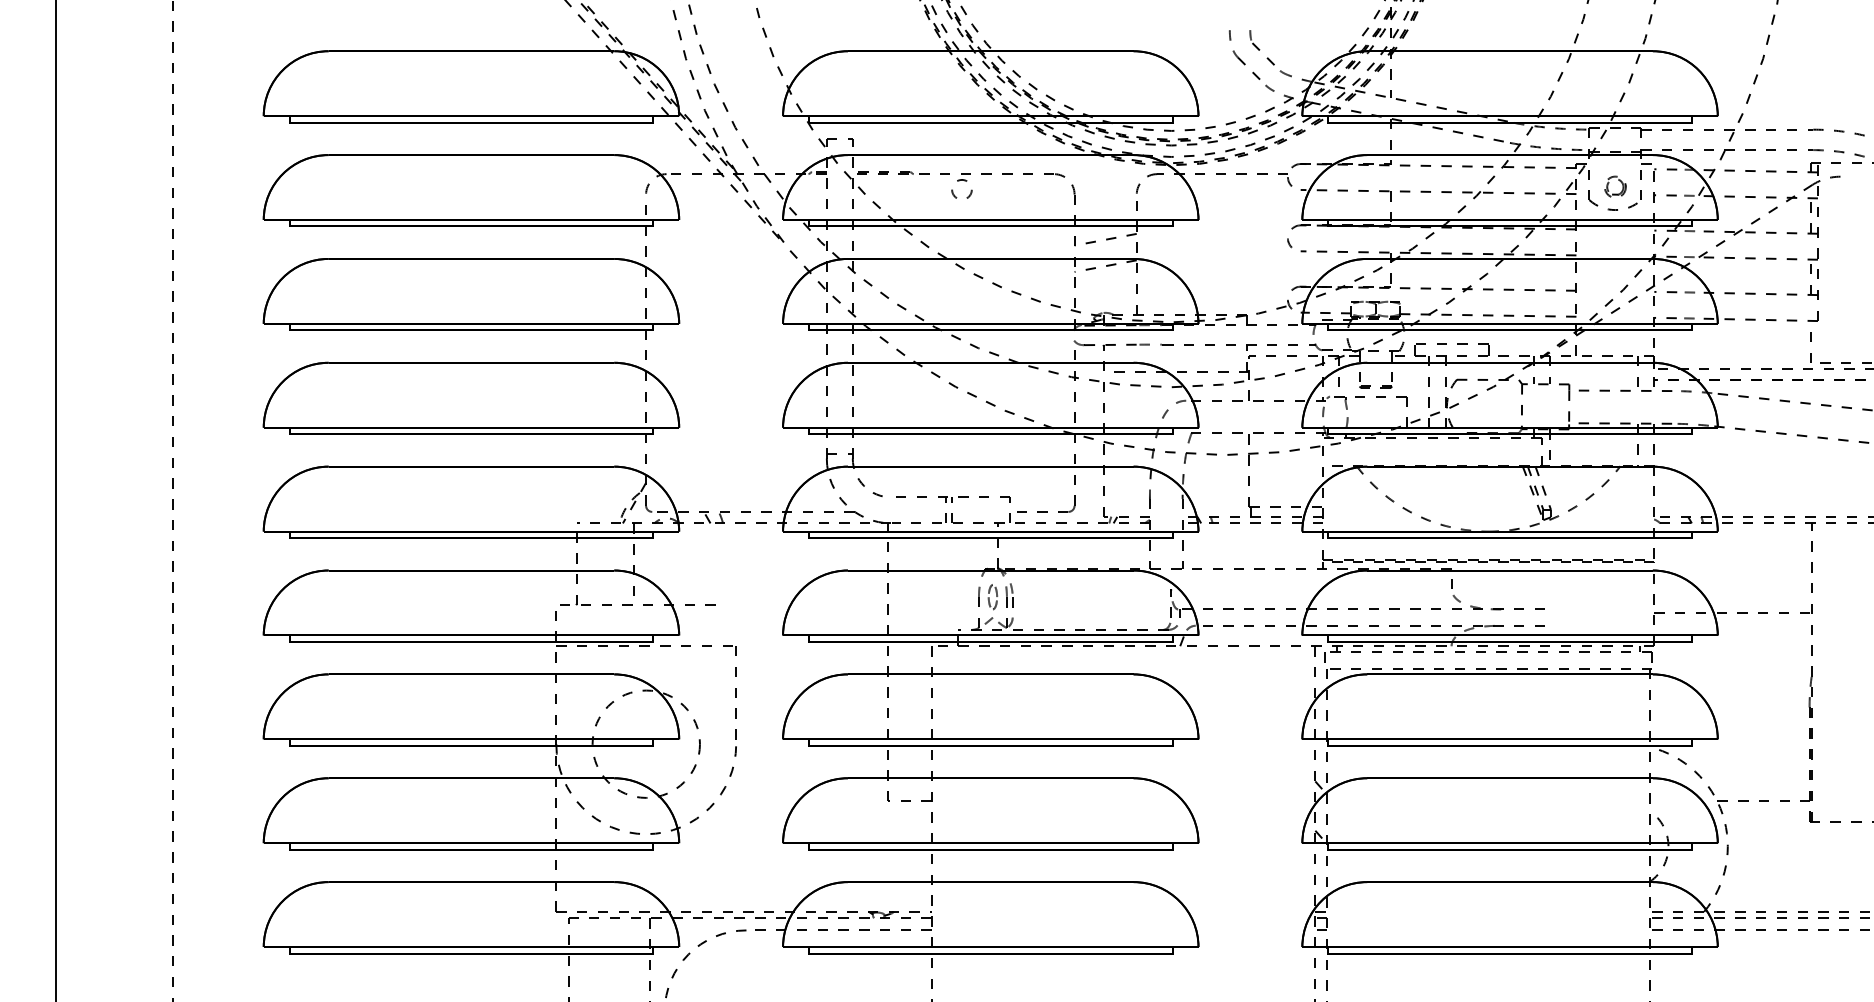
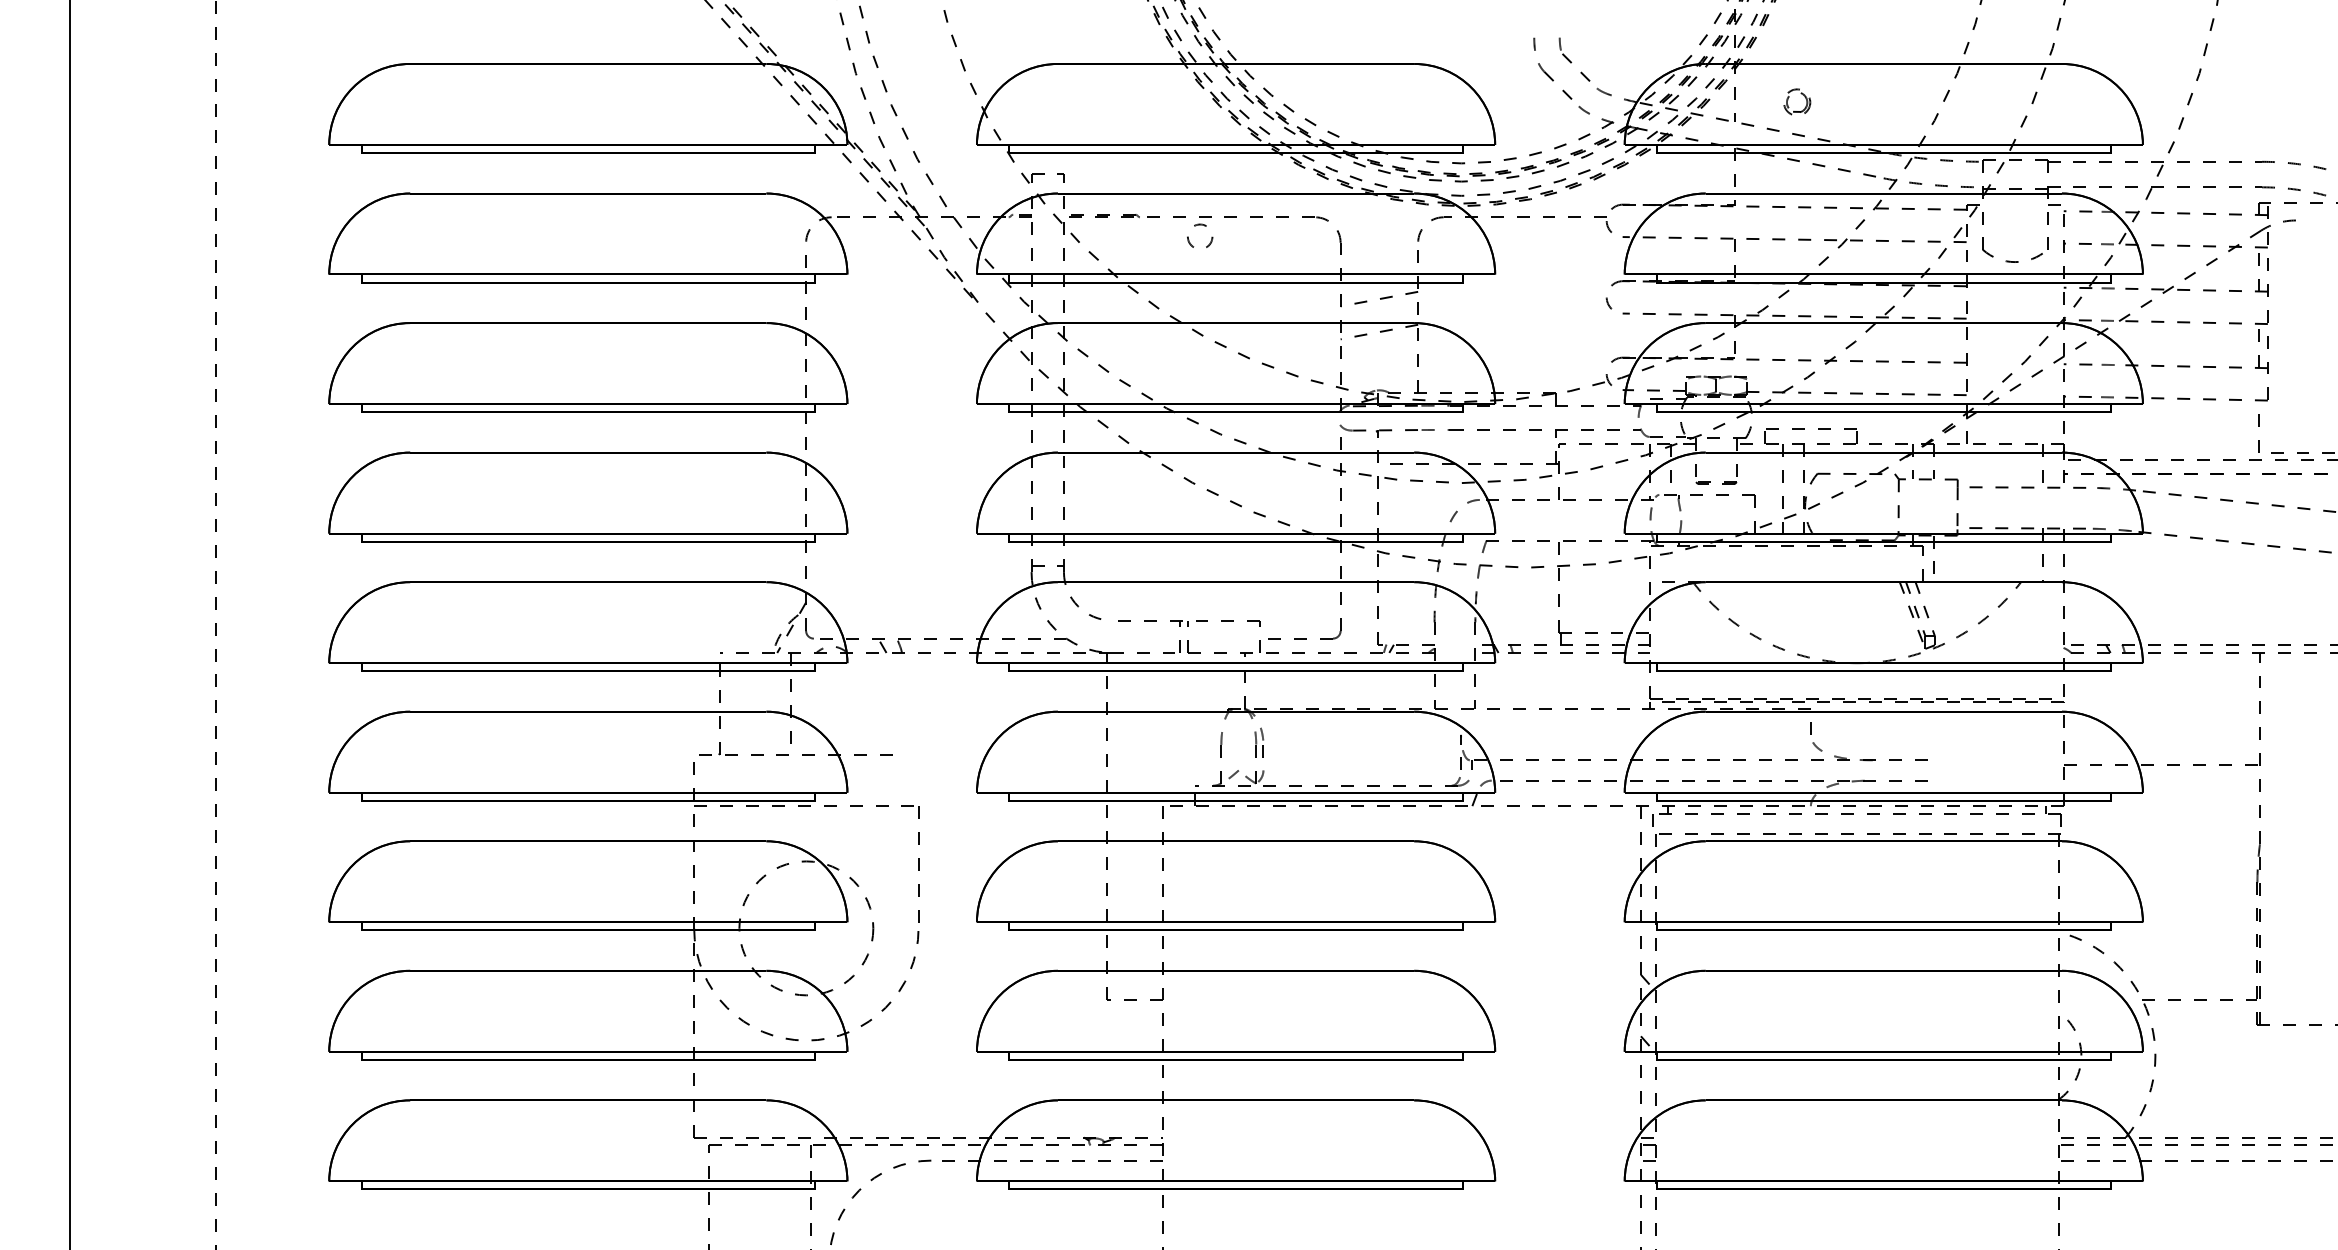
part: (1618, 180) -> (1801, 94), moved
part: (992, 596) -> (1238, 744), removed

